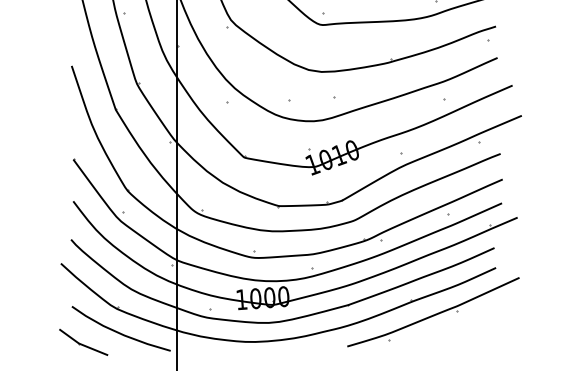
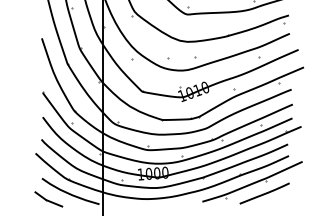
line: (454, 332) -> (264, 193), added

